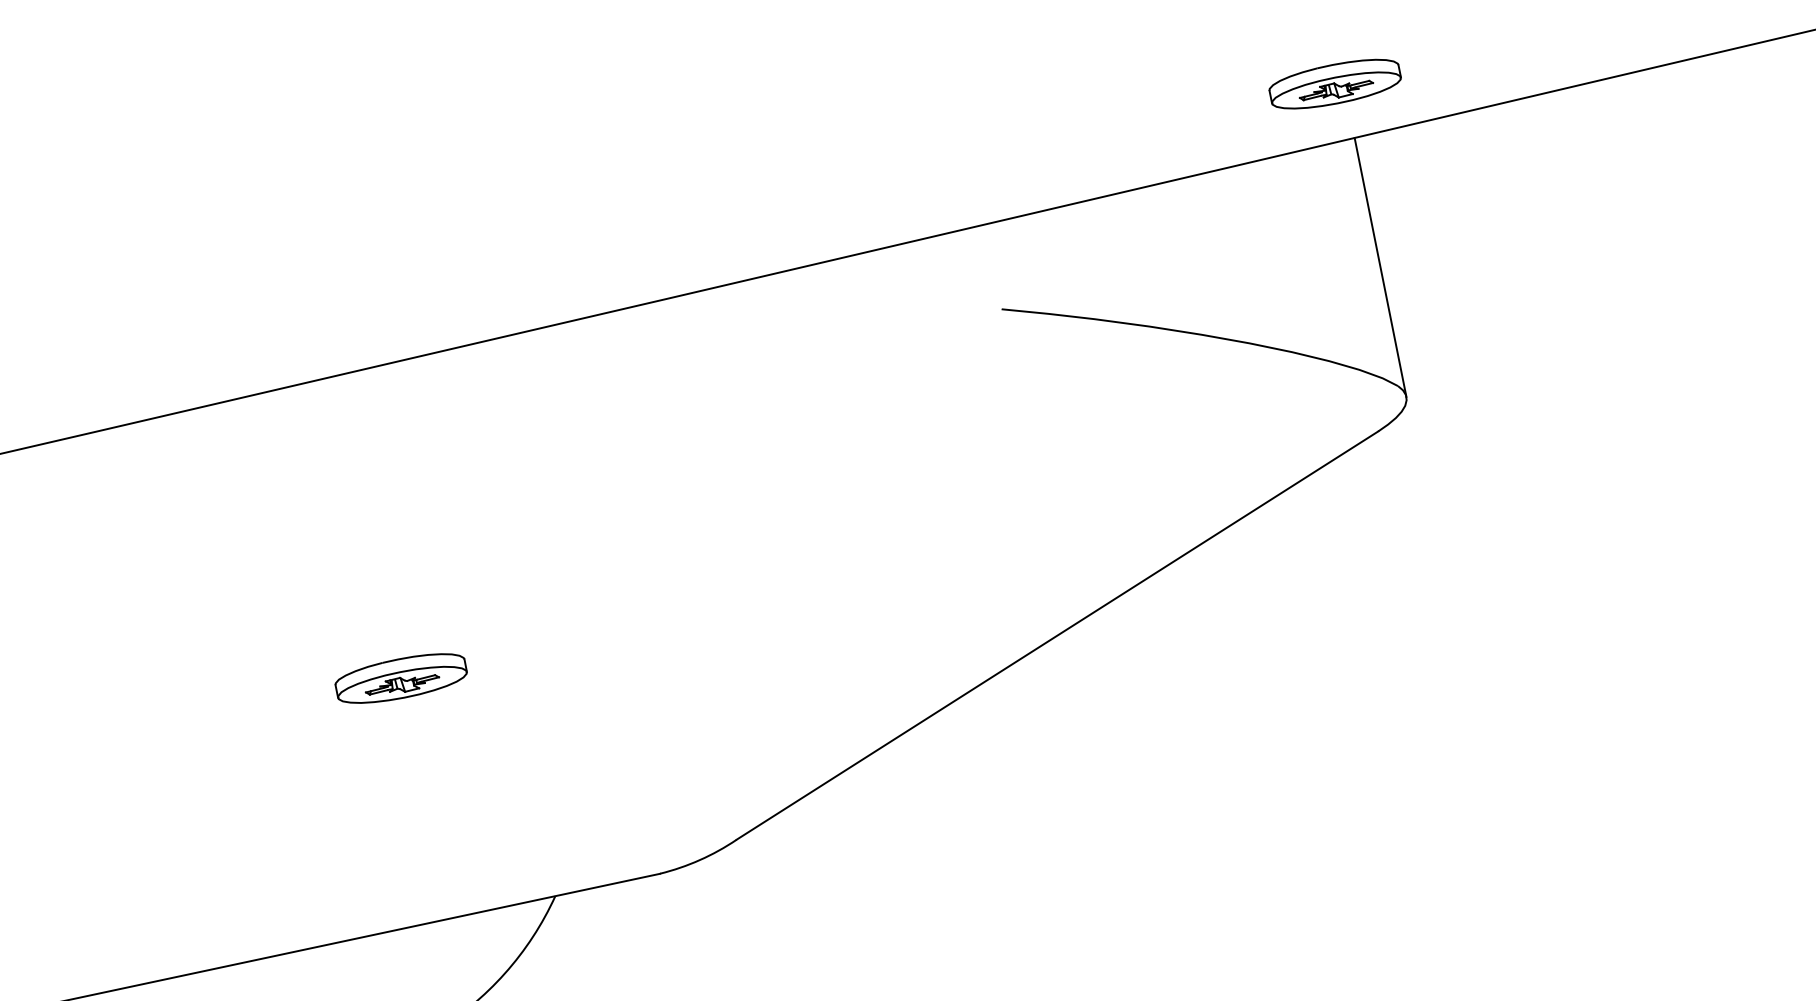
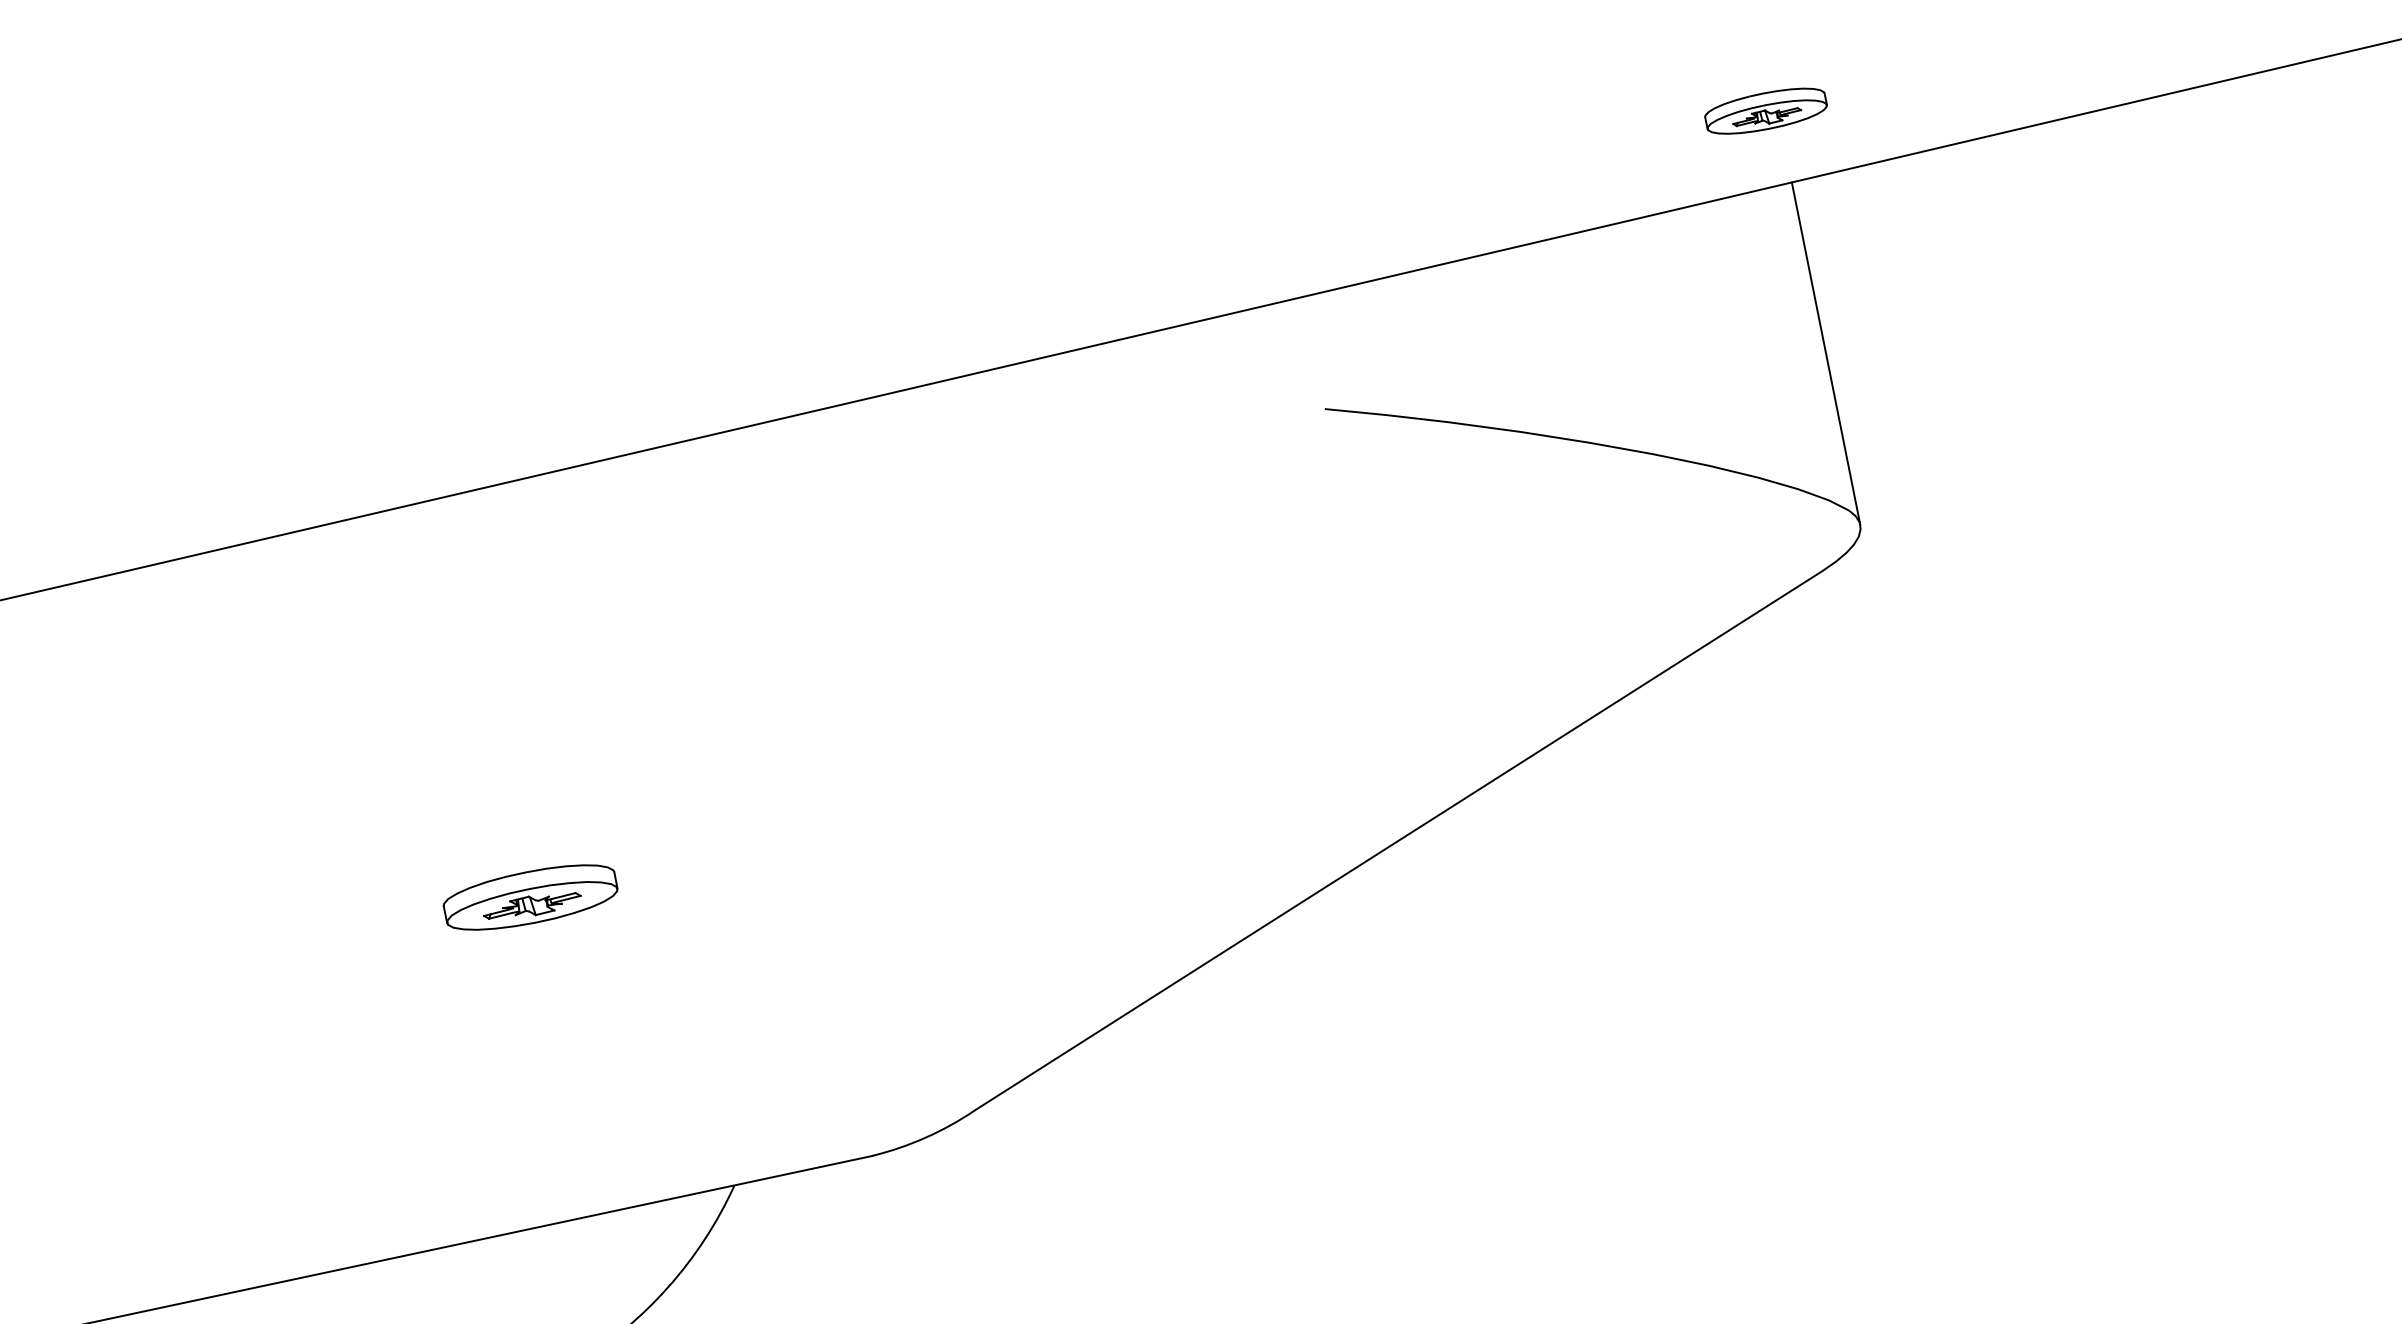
part: (1334, 83) -> (1765, 110), size x0.7

